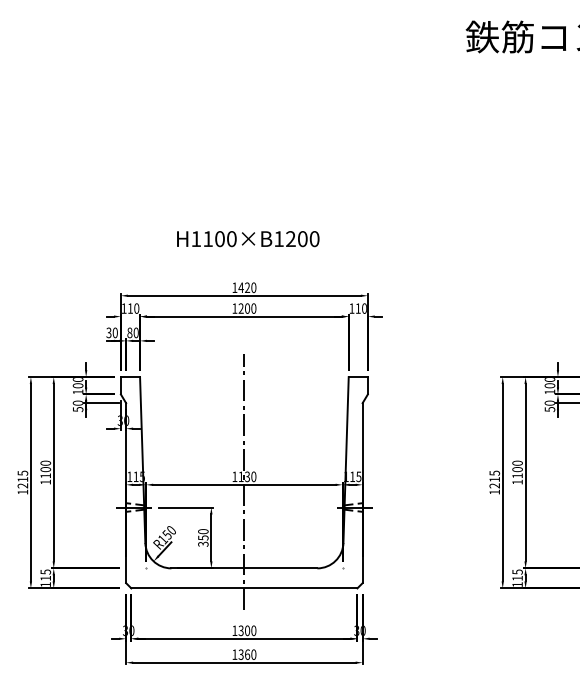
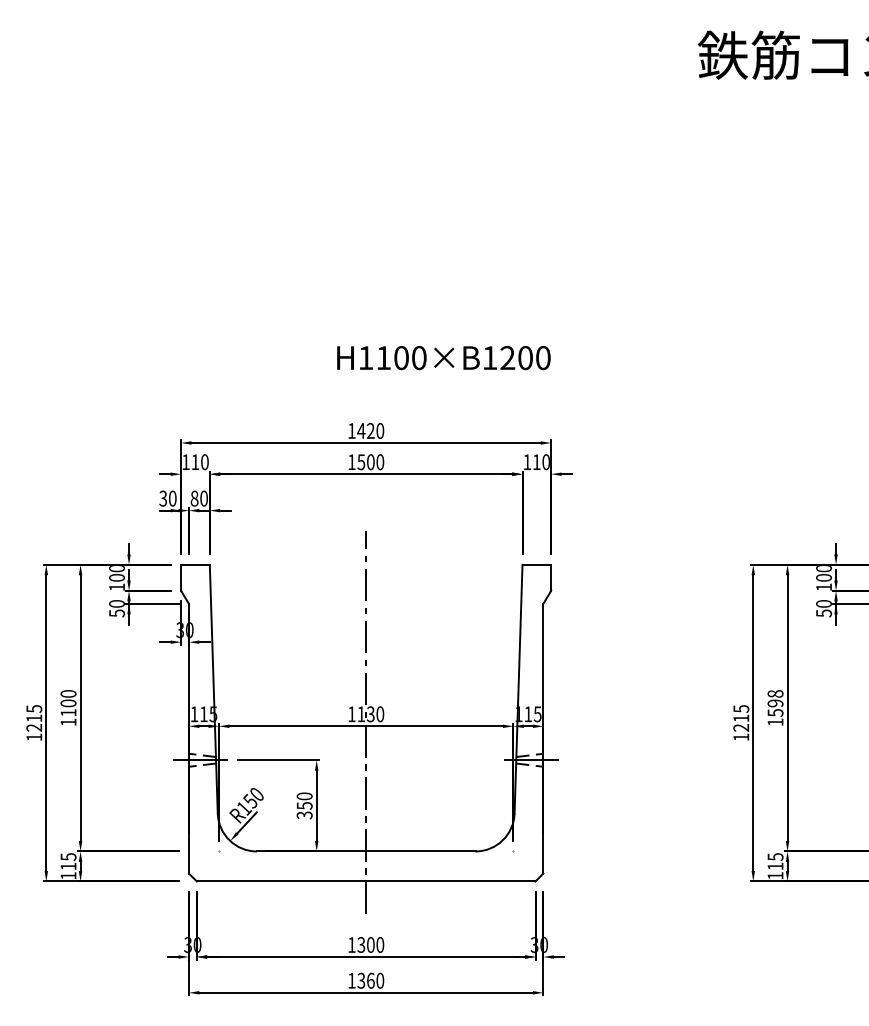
text: (248, 239) -> (444, 358), moved
text: (240, 308) -> (360, 462), 1200 -> 1500
text: (517, 469) -> (775, 703), 1100 -> 1598

